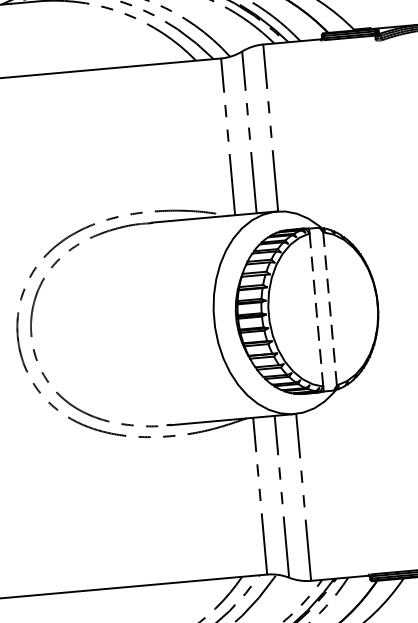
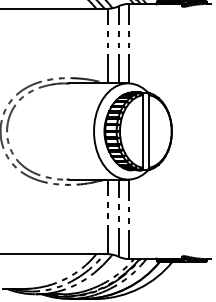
line: (330, 308) -> (149, 131), dashed -> solid
line: (316, 310) -> (142, 131), dashed -> solid

